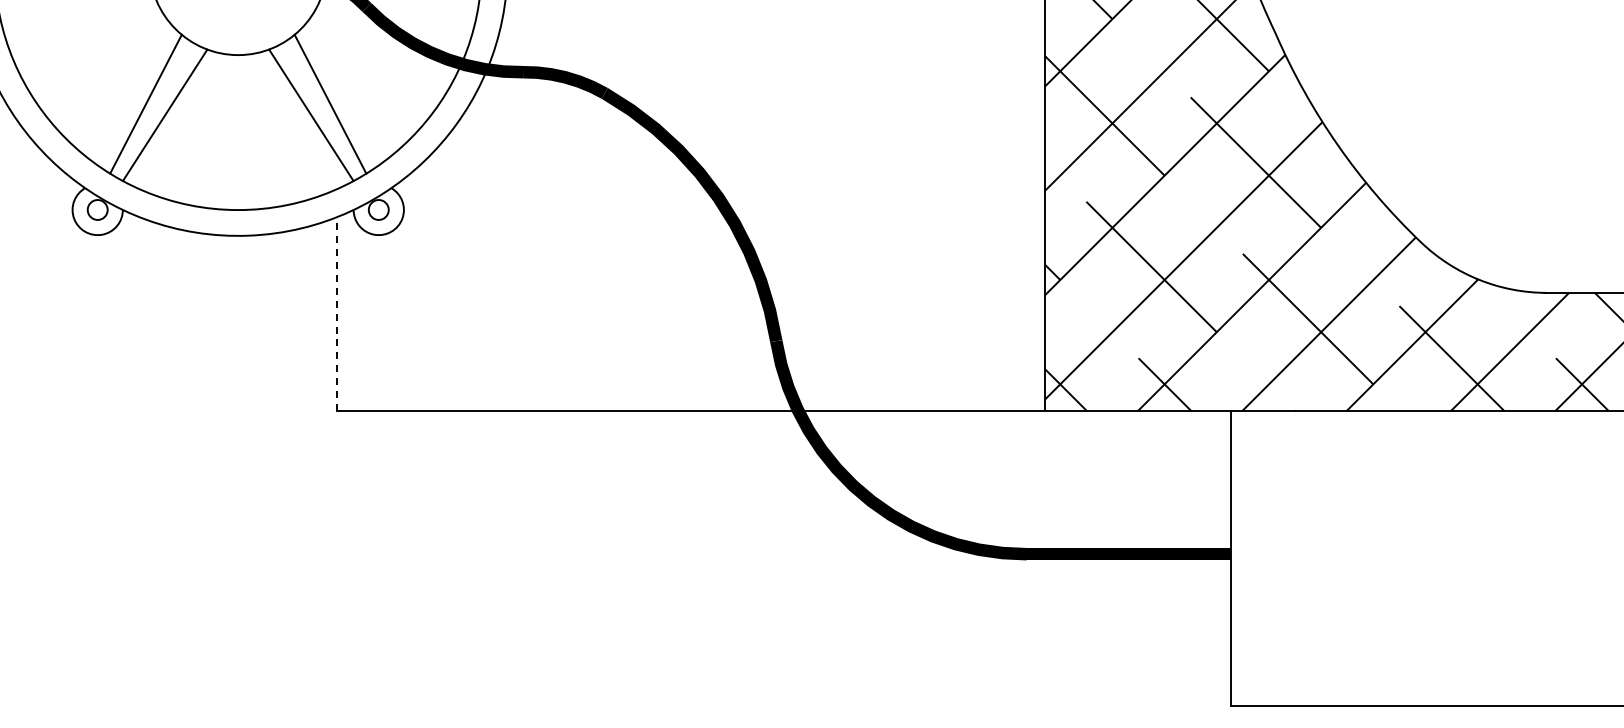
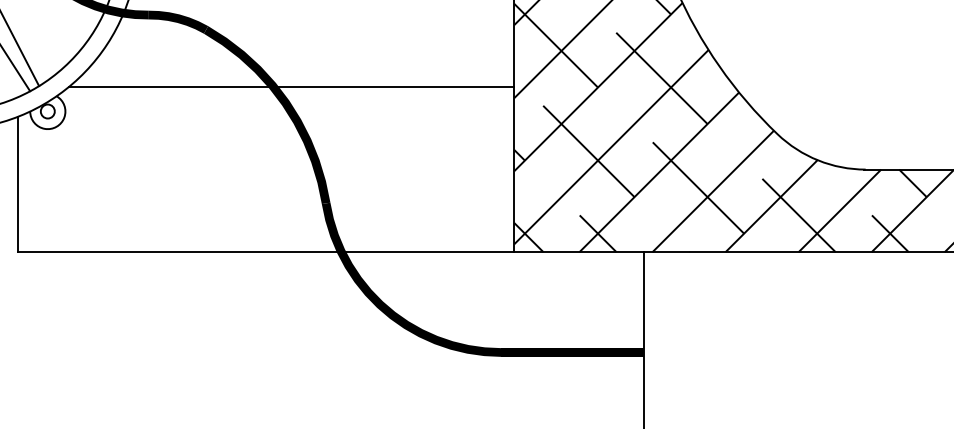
line: (727, 174) -> (291, 86), added
line: (336, 314) -> (18, 184), dashed -> solid

